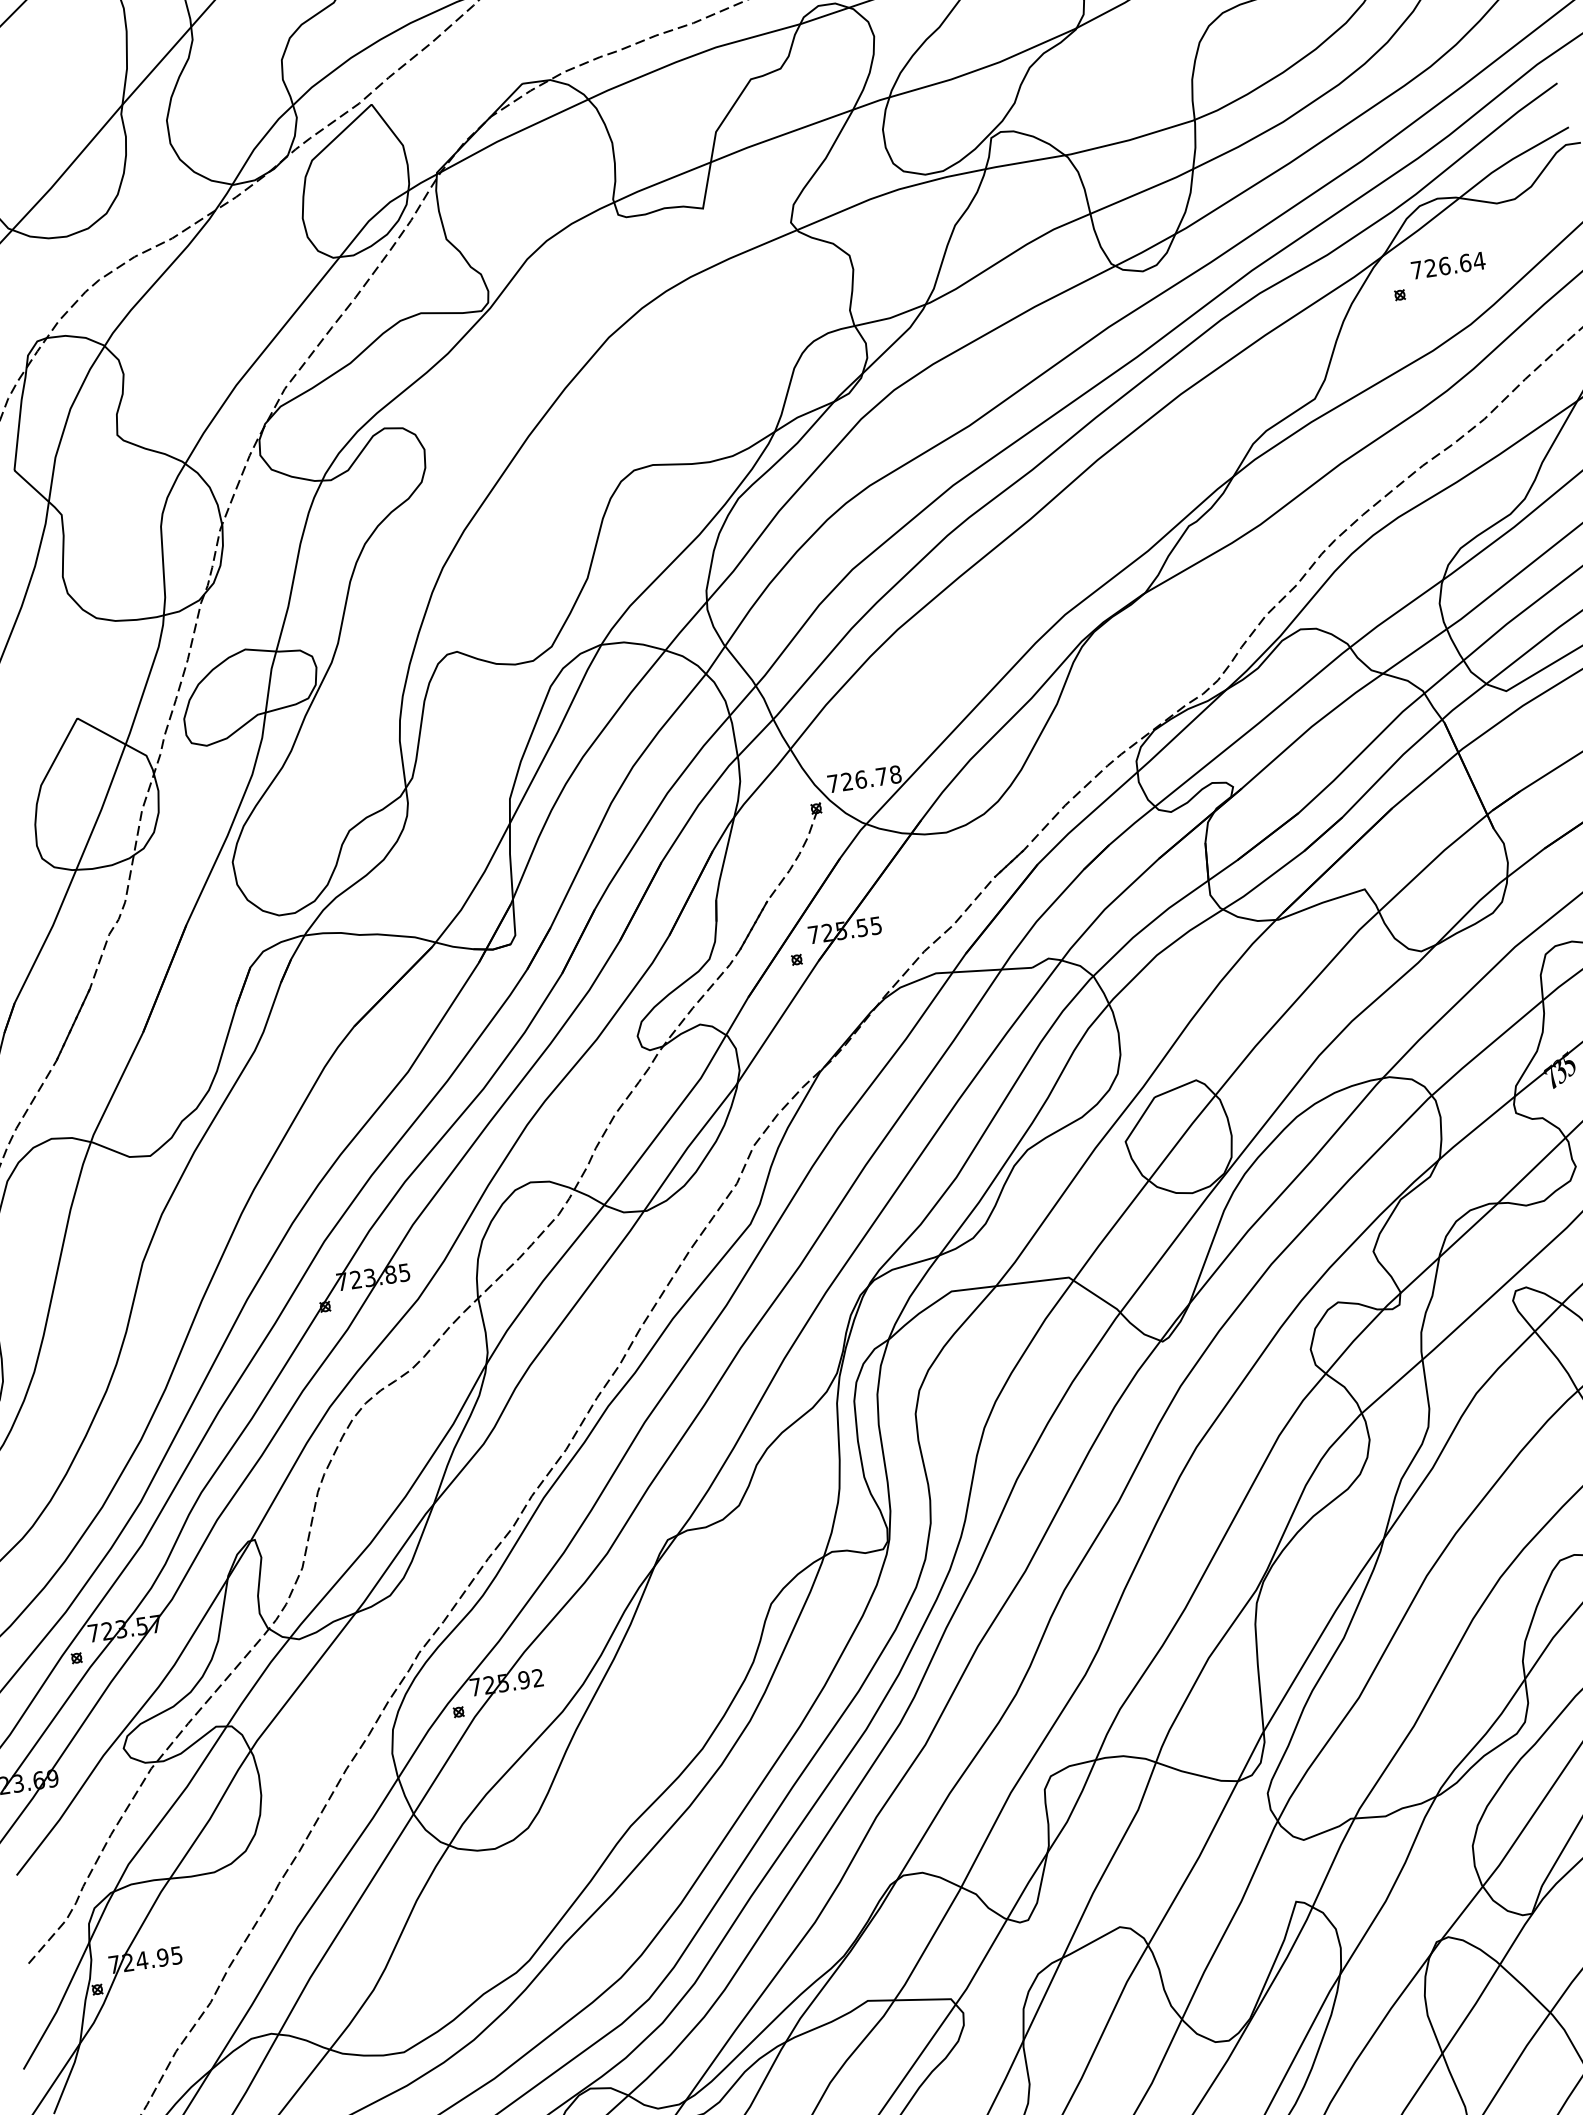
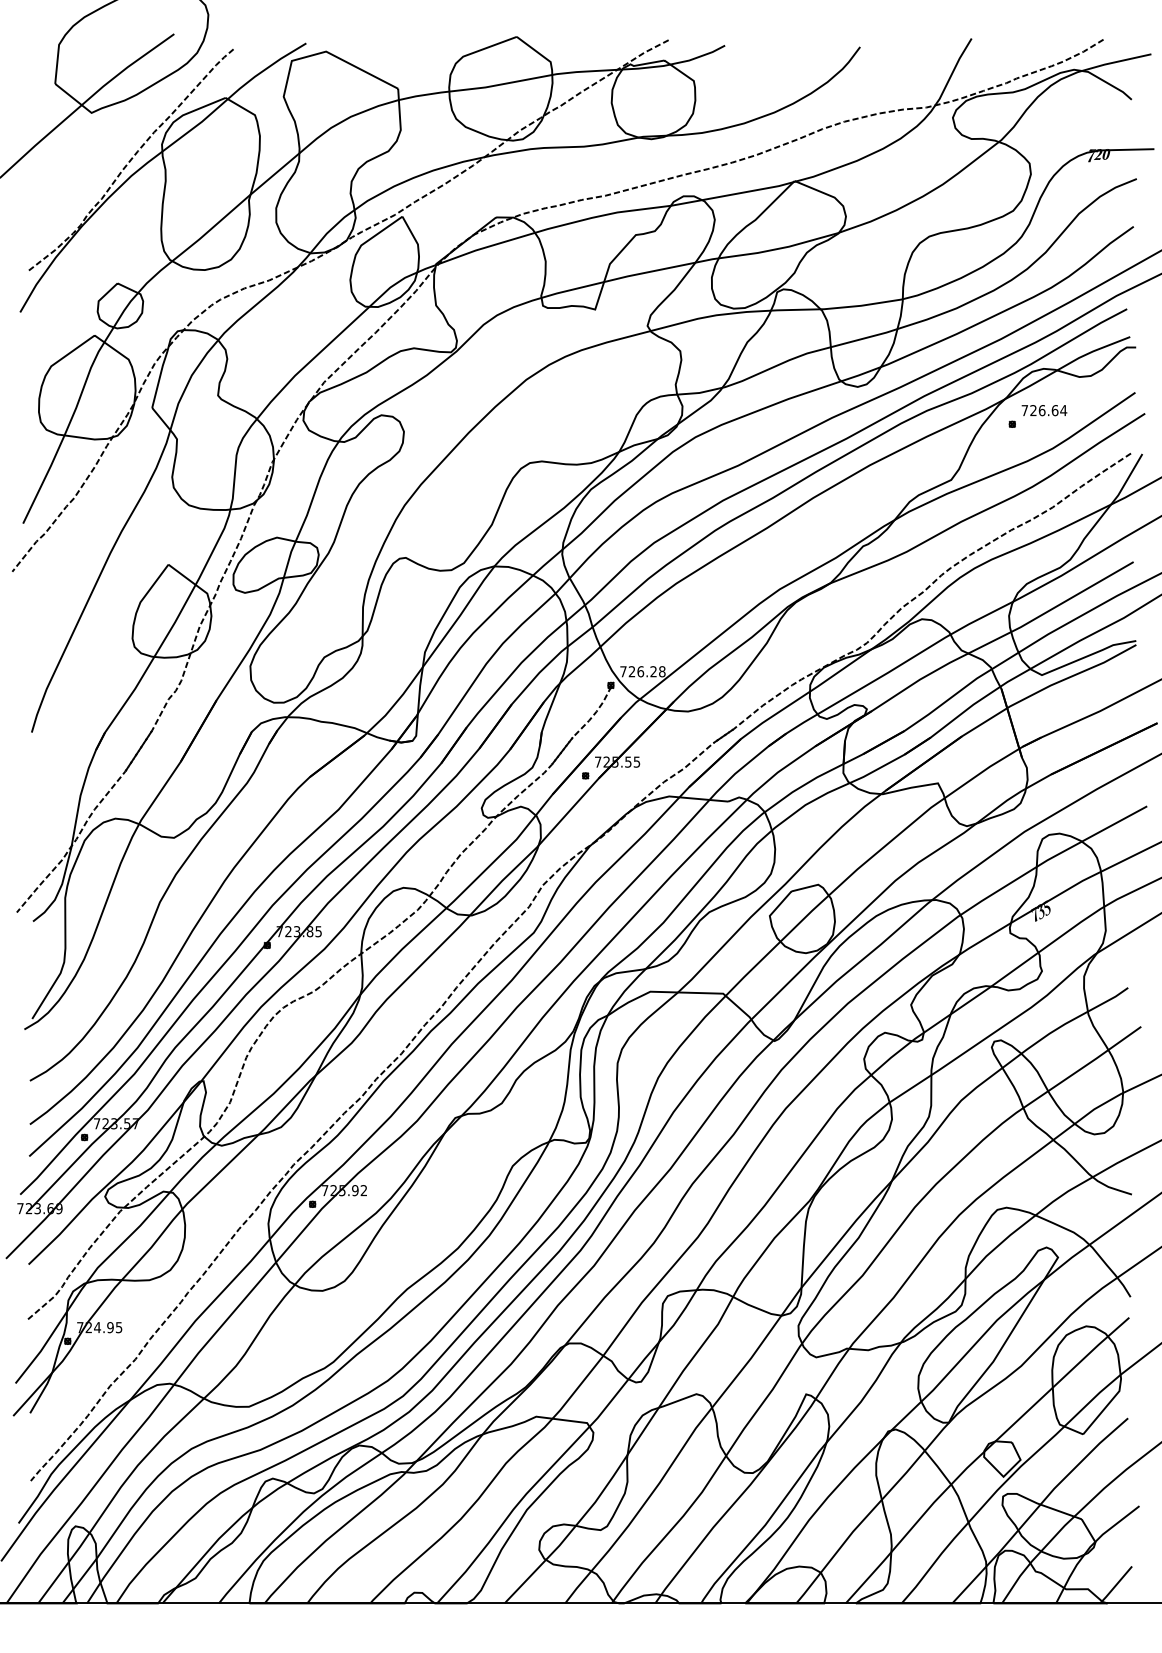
text: (881, 776) -> (653, 671), 726.78 -> 726.28

